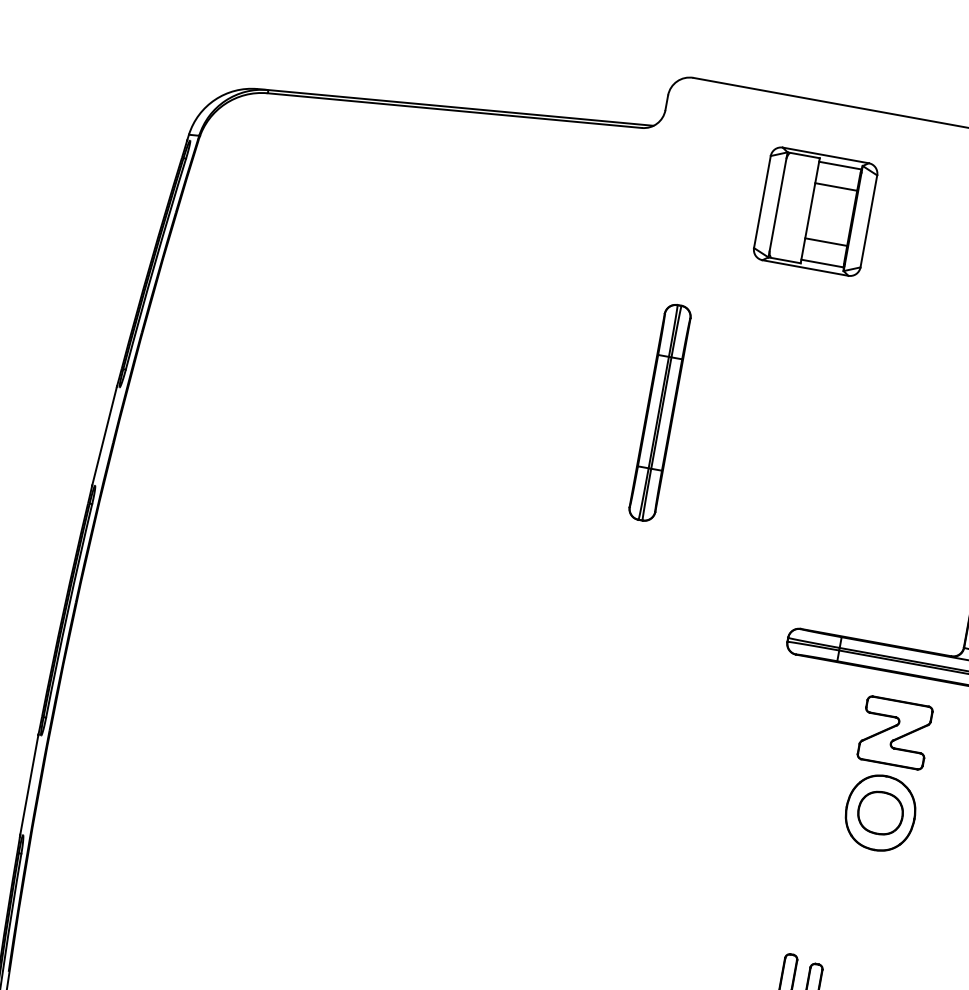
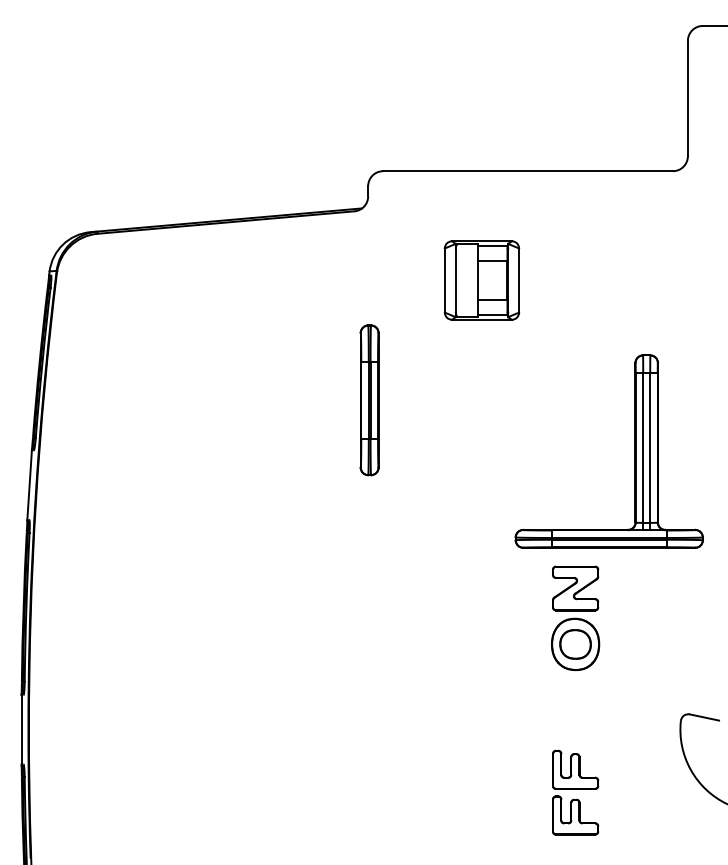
part: (814, 211) -> (481, 280), moved
part: (659, 413) -> (369, 400), moved
part: (887, 774) -> (575, 617), moved

